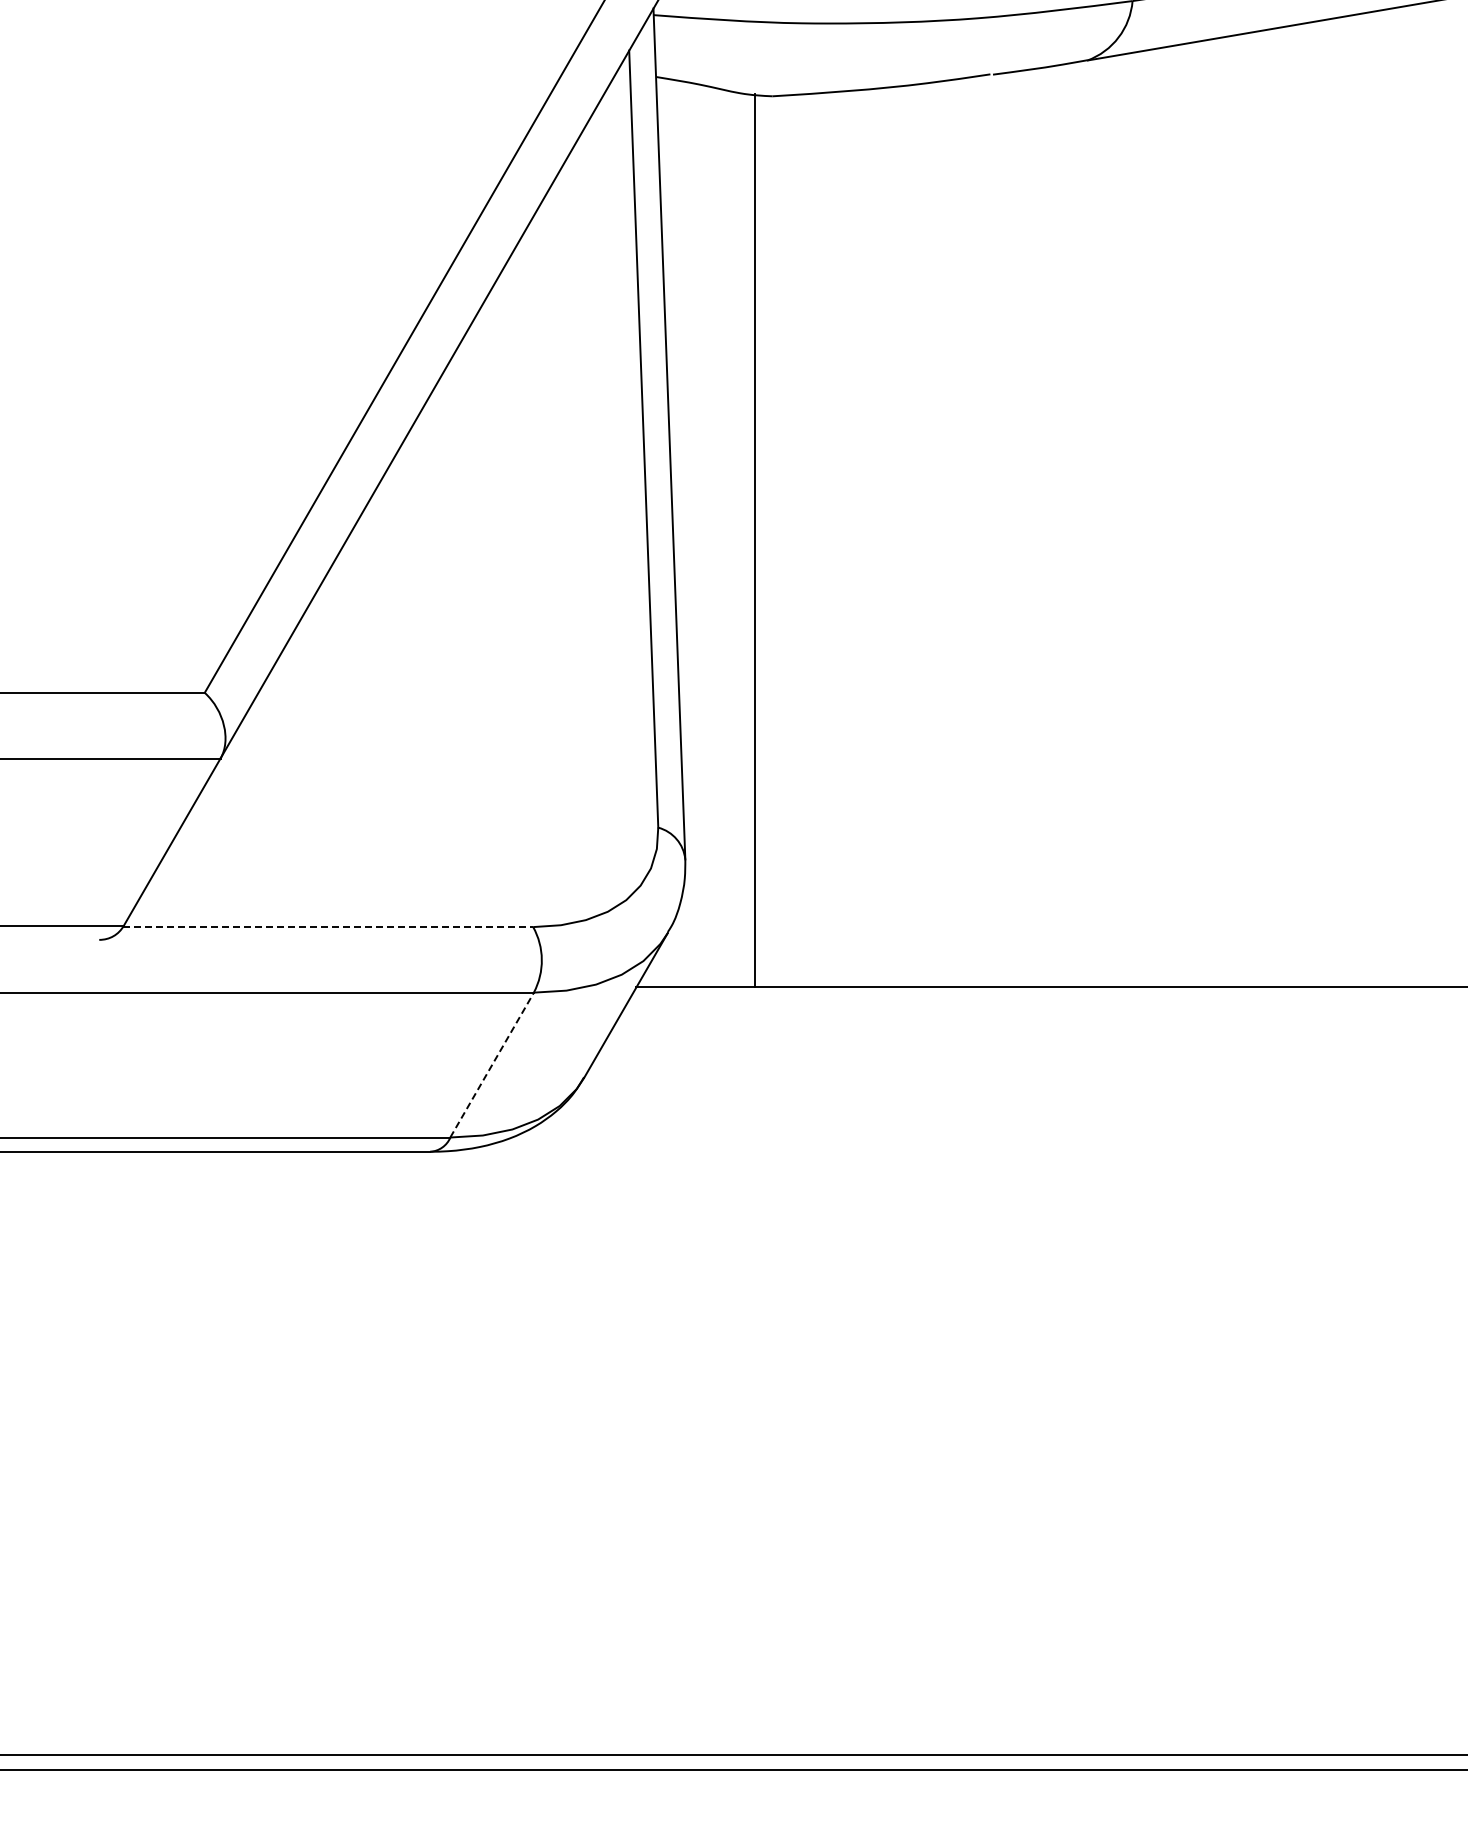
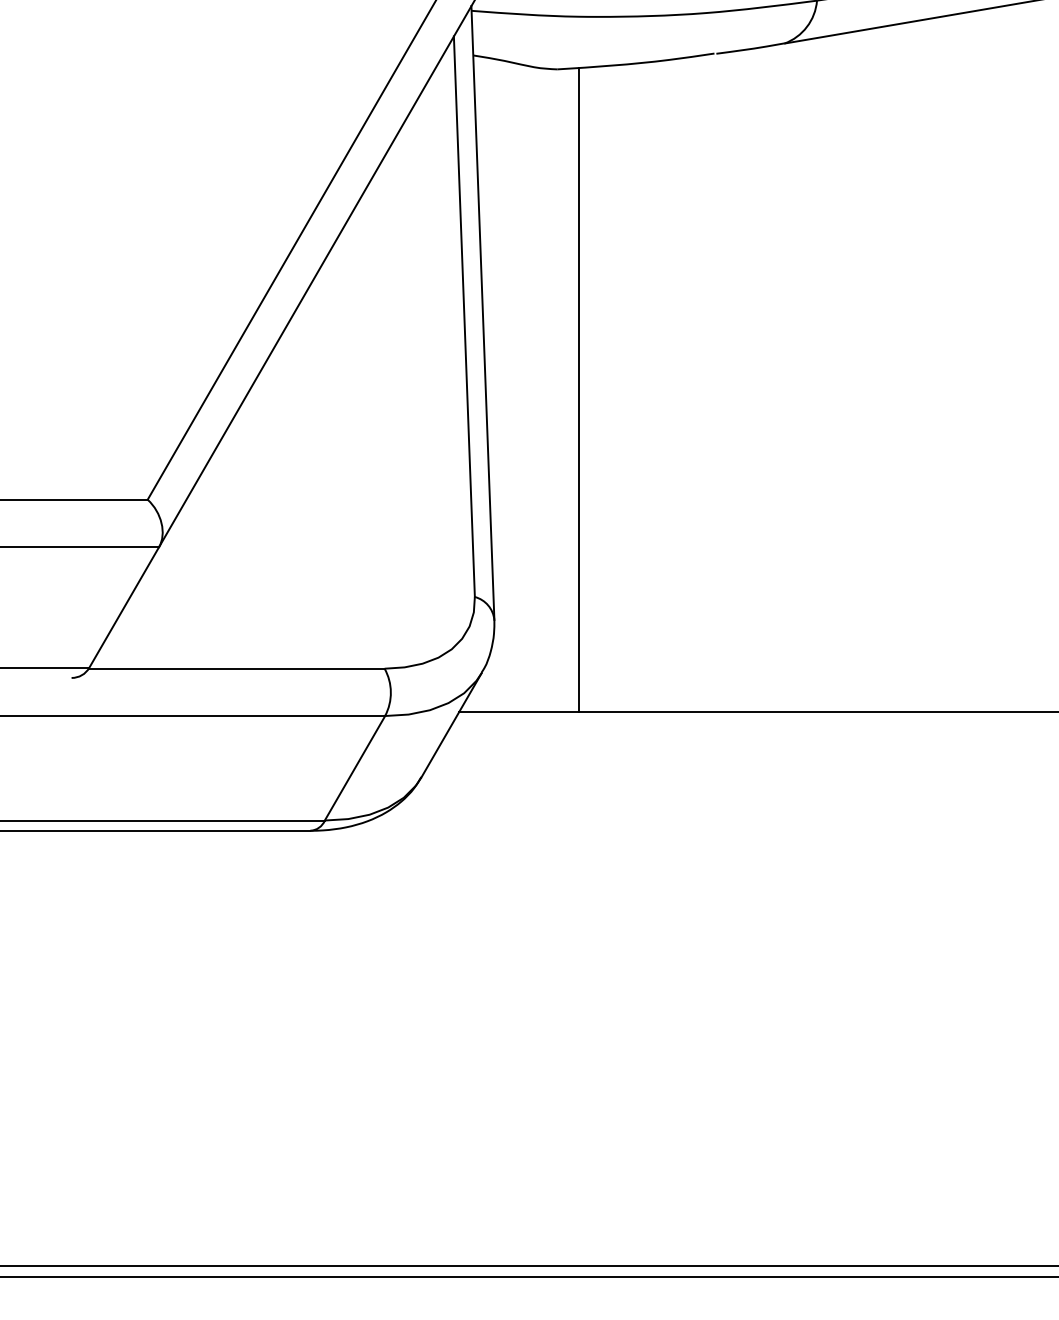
line: (755, 540) -> (579, 389), moved
line: (328, 927) -> (236, 669), dashed -> solid
line: (492, 1065) -> (355, 768), dashed -> solid

